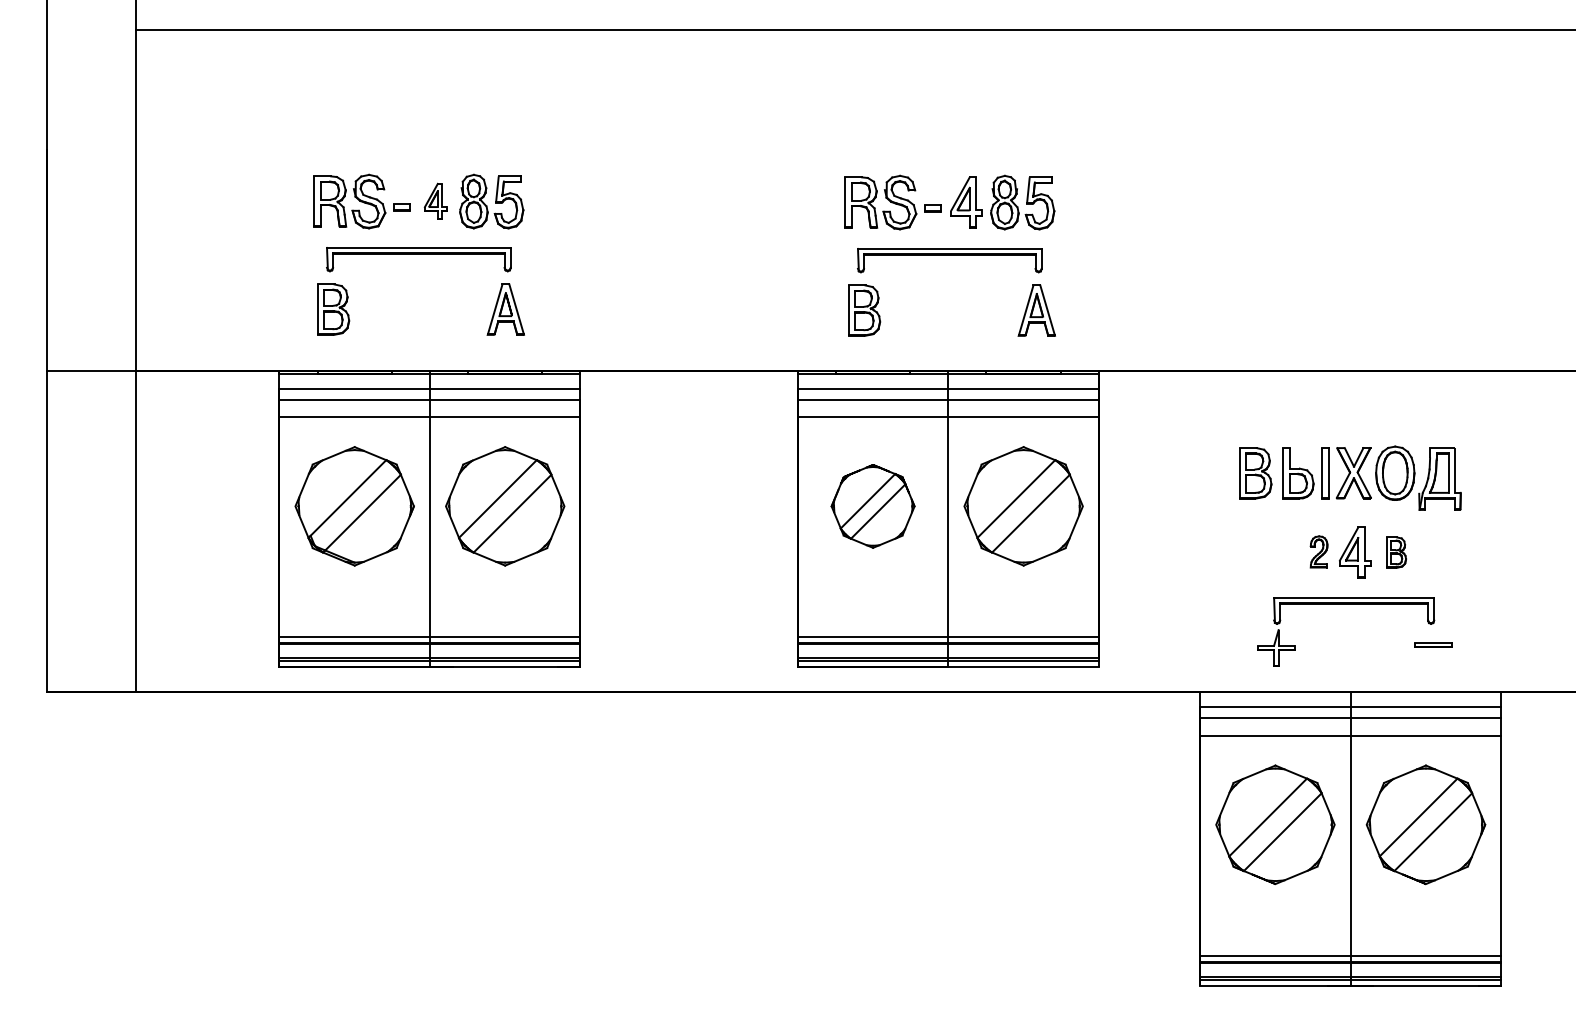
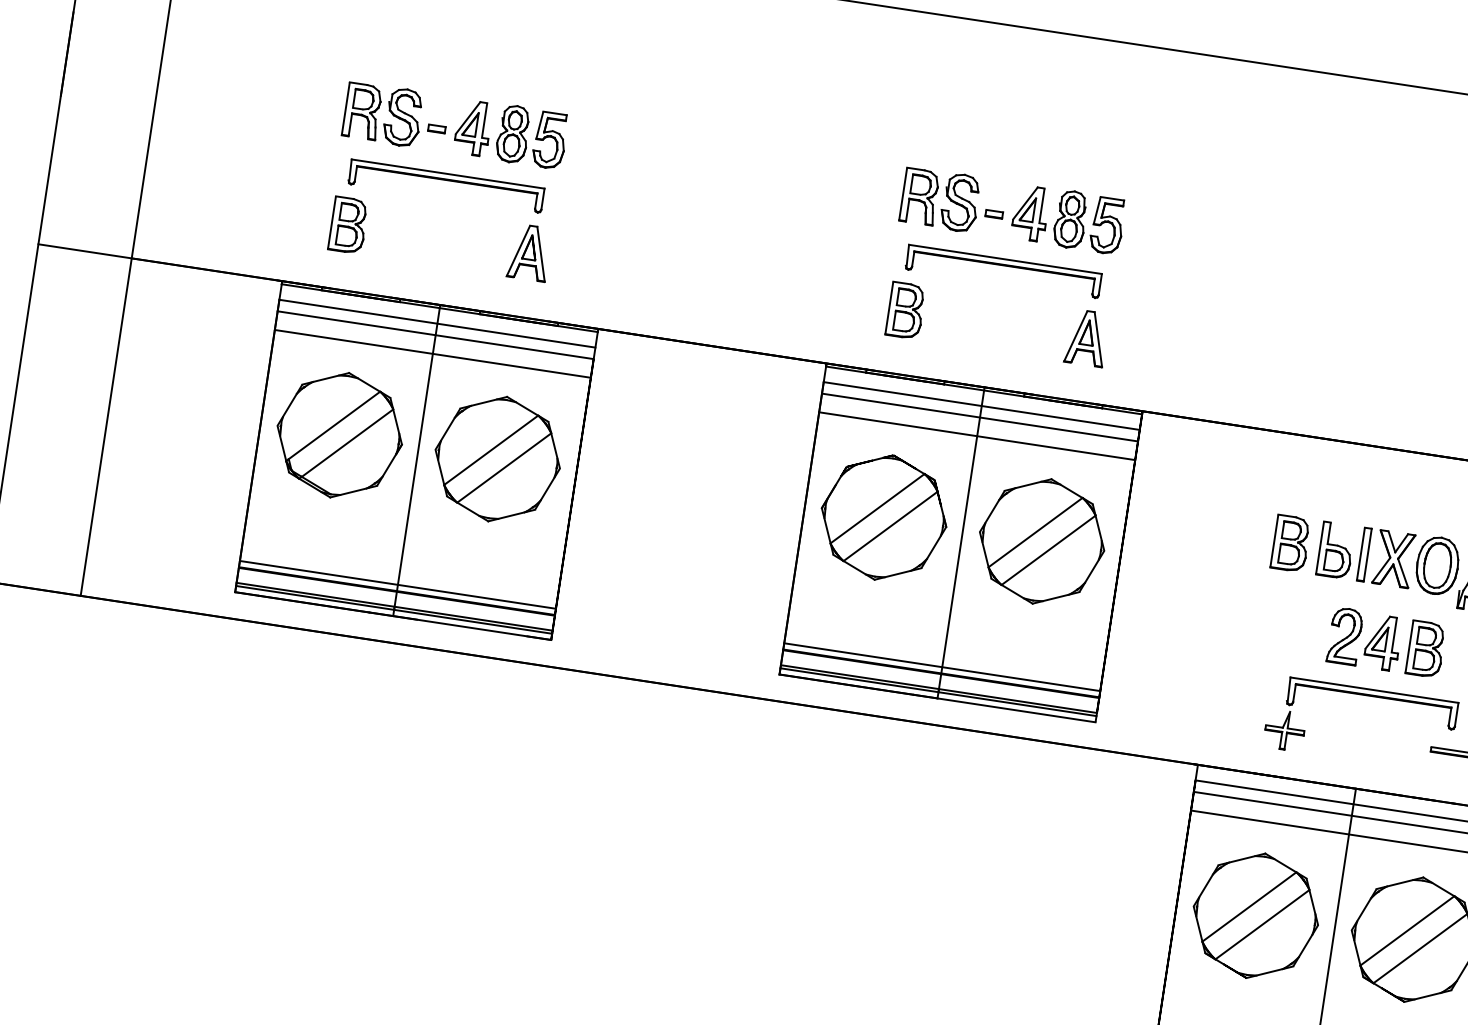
part: (435, 201) -> (472, 127), size x1.43
part: (872, 506) -> (883, 517), size x1.43
part: (1318, 551) -> (1344, 635), size x1.67
part: (1396, 552) -> (1426, 649), size x1.67

